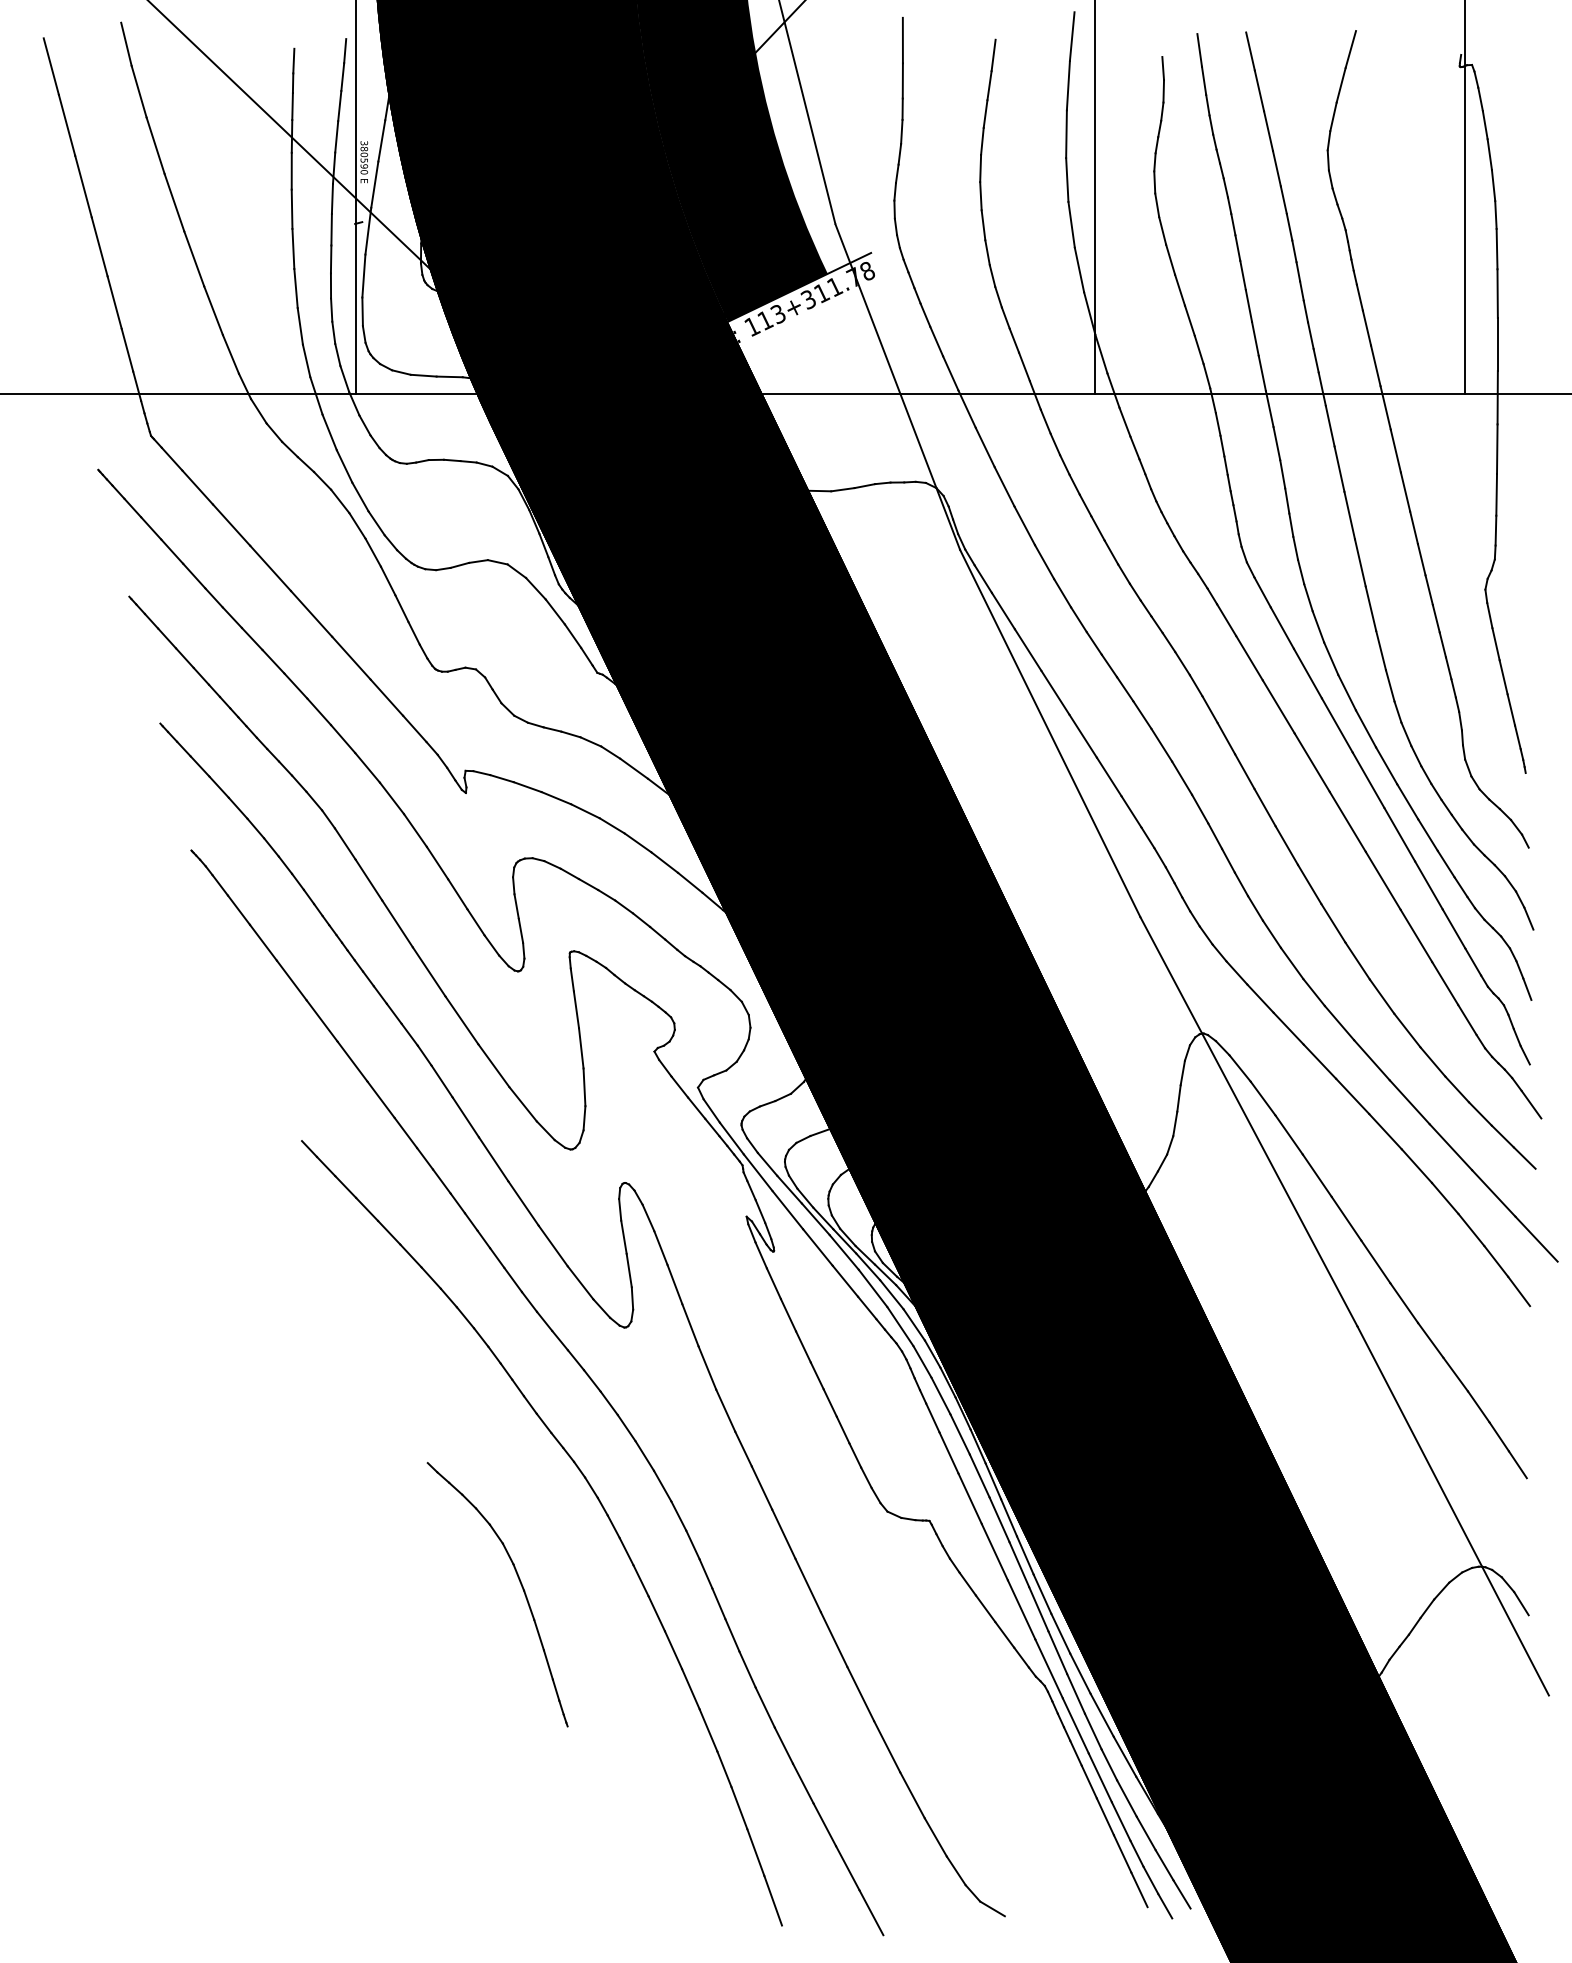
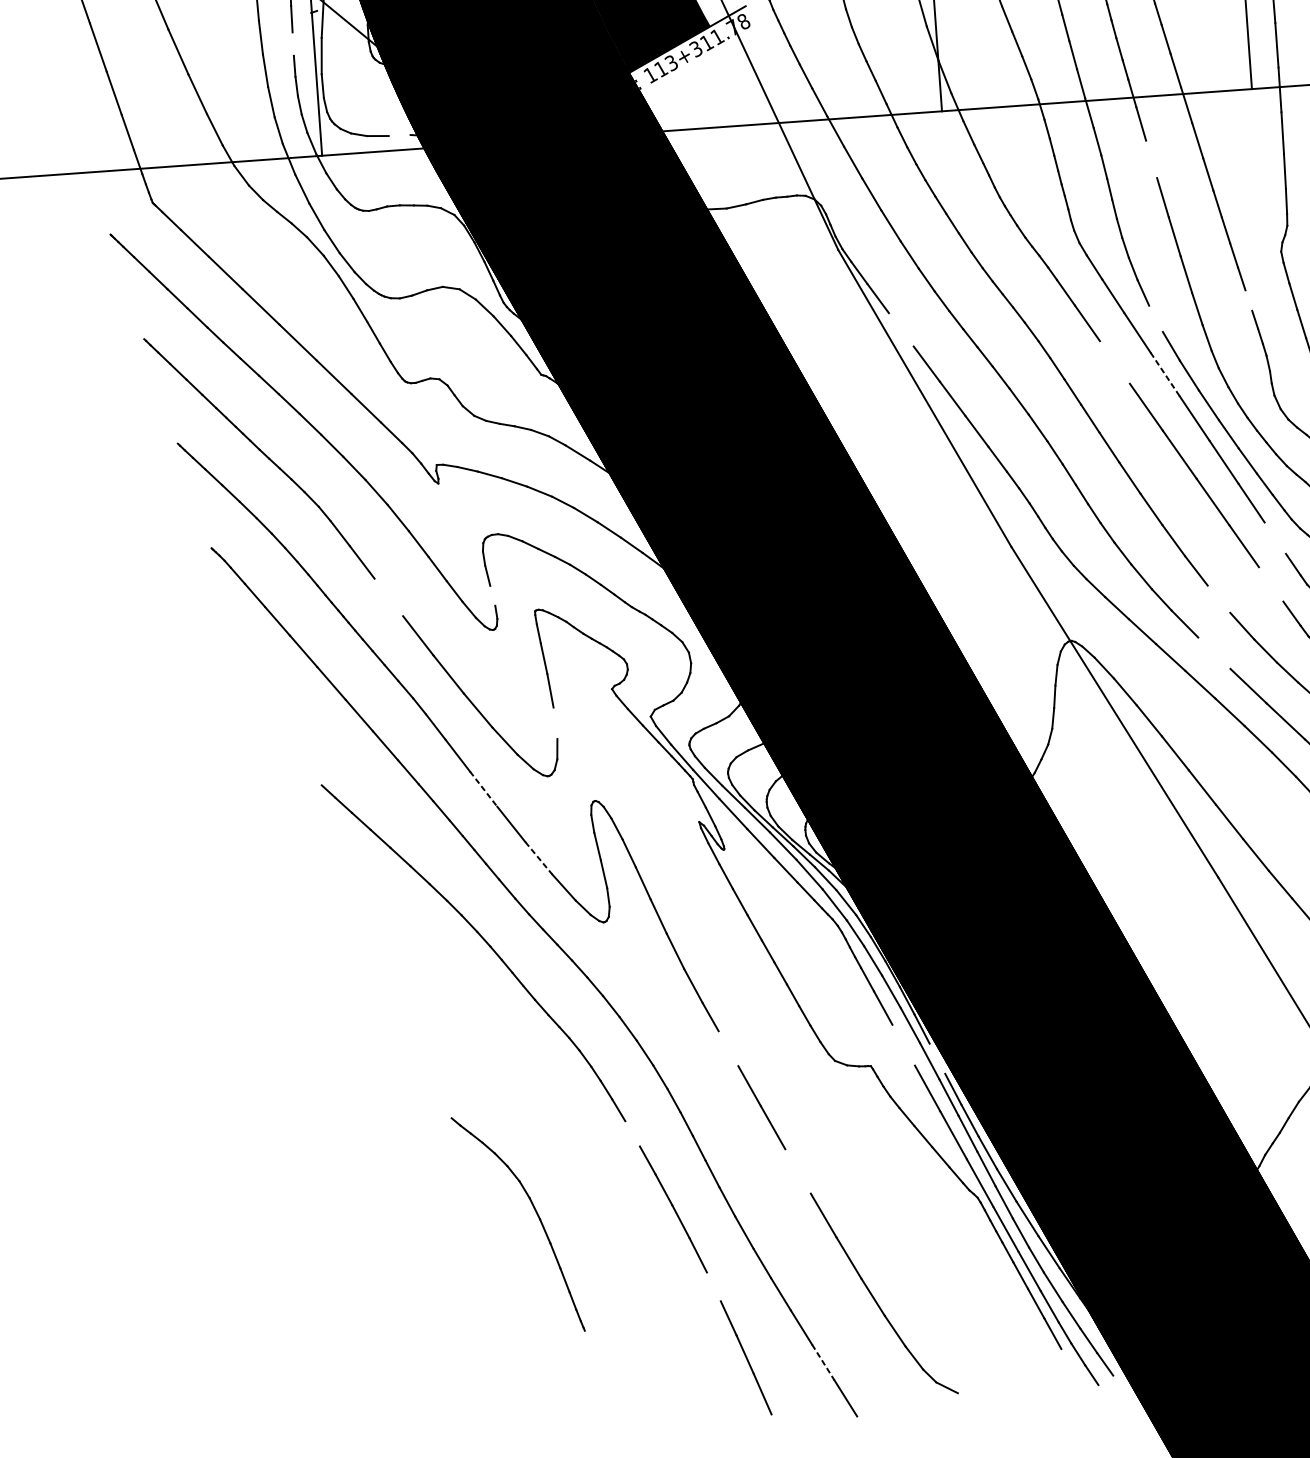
line: (330, 259) -> (292, 44), removed
line: (449, 376) -> (399, 135), removed
line: (1339, 468) -> (1151, 158), removed
line: (1442, 644) -> (1248, 300), removed
line: (1027, 649) -> (900, 329), removed
line: (1331, 658) -> (1156, 318), removed
line: (1278, 706) -> (1114, 362), removed
line: (1337, 725) -> (1165, 374), solid -> dashed
line: (397, 923) -> (388, 597), removed
line: (1453, 928) -> (1274, 537), removed
line: (520, 930) -> (492, 595), removed
line: (1445, 983) -> (1271, 584), removed
line: (1381, 996) -> (1218, 599), removed
line: (1371, 1060) -> (1213, 653), removed
line: (584, 1087) -> (555, 723), removed
line: (493, 1159) -> (483, 789), solid -> dashed
line: (553, 1246) -> (539, 858), solid -> dashed
line: (761, 1487) -> (728, 1048), removed
line: (969, 1498) -> (903, 1044), removed
line: (1008, 1517) -> (936, 1058), removed
line: (640, 1580) -> (632, 1133), removed
part: (521, 1587) -> (537, 1217), moved
line: (833, 1639) -> (797, 1171), removed
line: (724, 1769) -> (713, 1287), removed
line: (848, 1868) -> (823, 1362), solid -> dashed
line: (1139, 1889) -> (1069, 1362), removed

